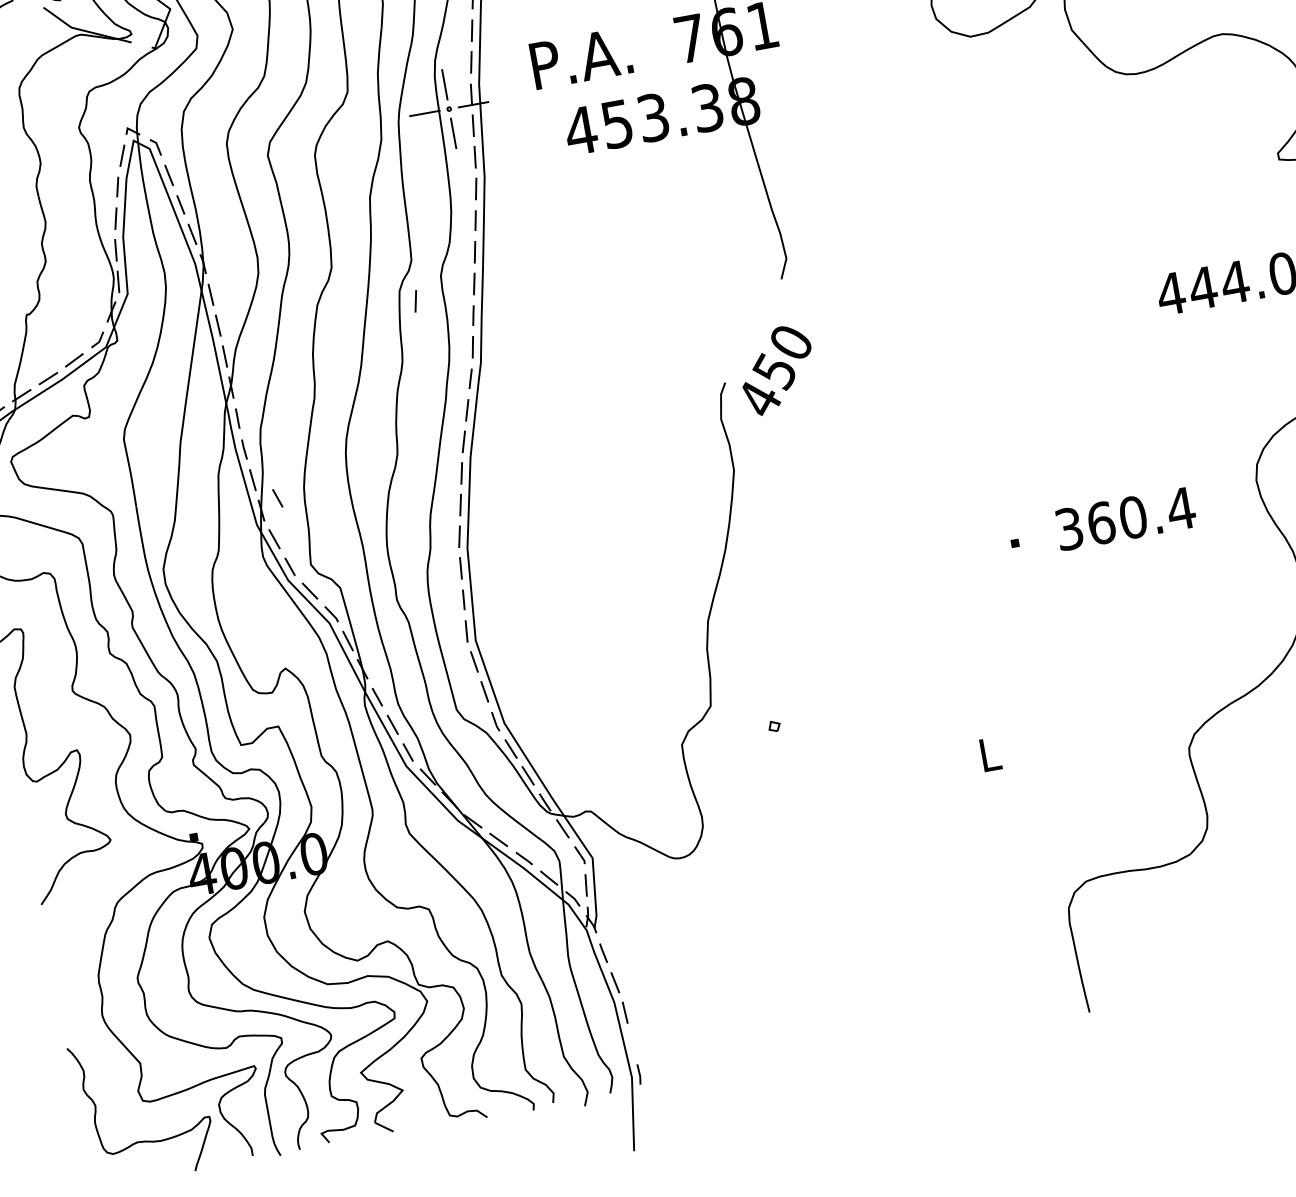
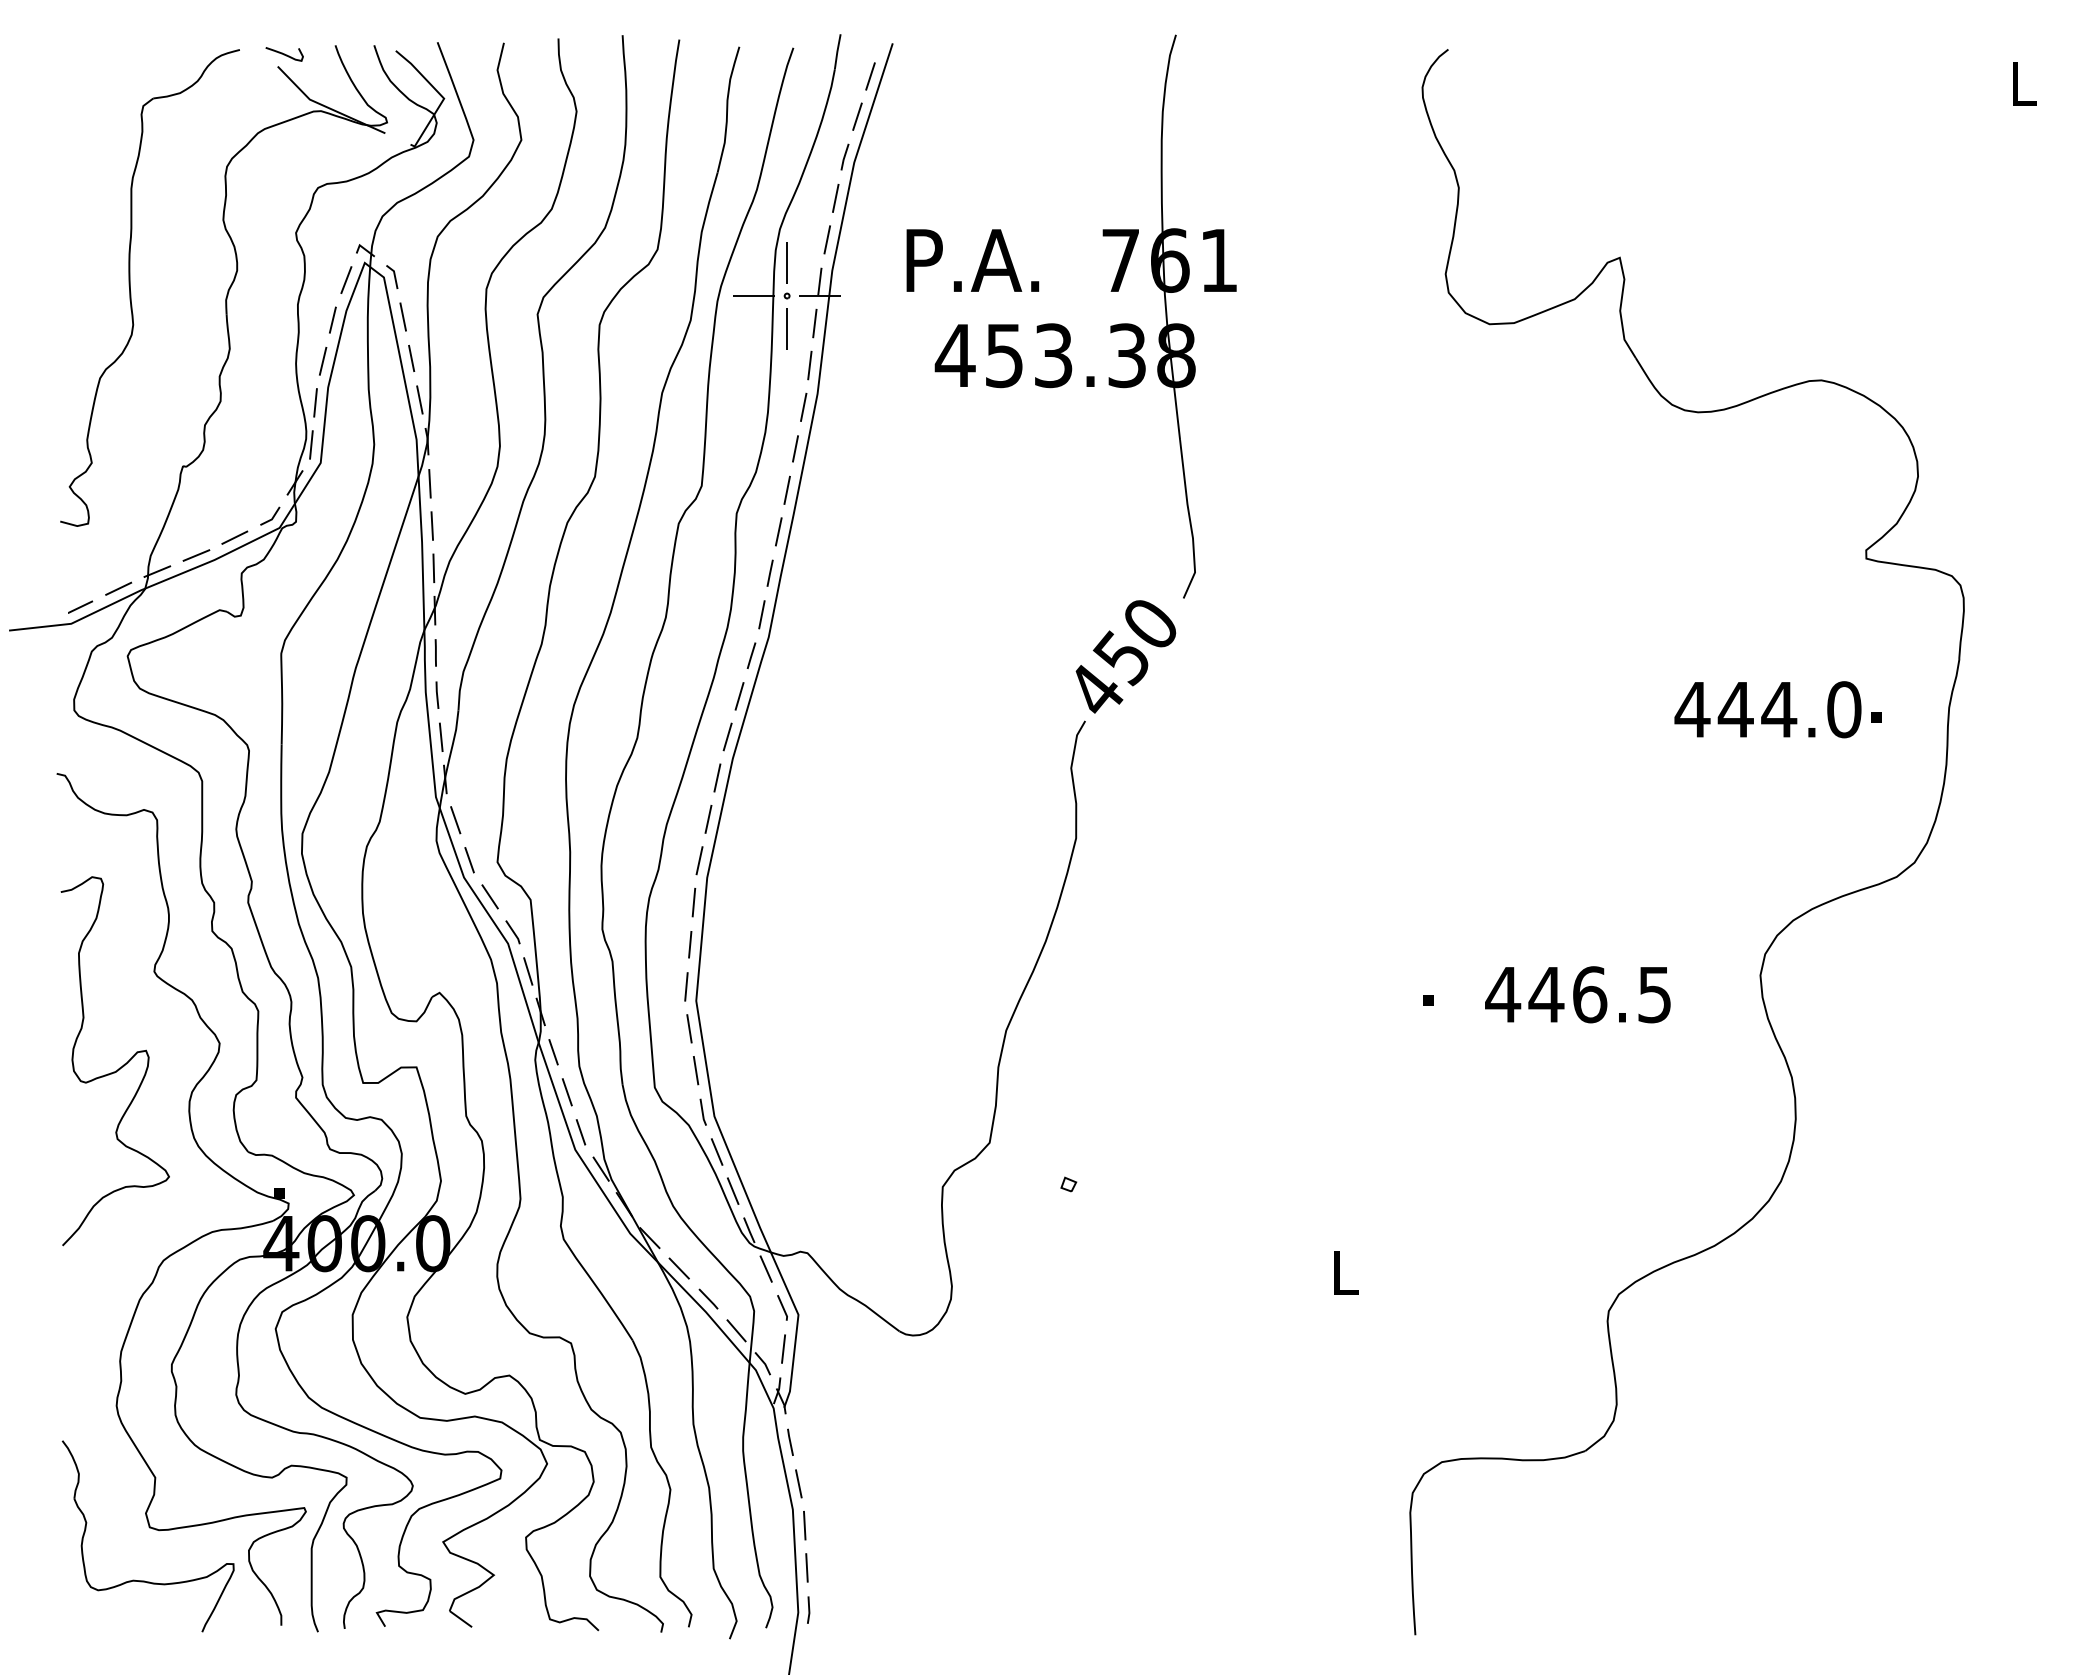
line: (415, 301) -> (697, 540), removed
text: (777, 369) -> (1125, 656), moved
line: (277, 498) -> (469, 767), removed
text: (1124, 518) -> (1578, 994), 360.4 -> 446.5
line: (632, 1043) -> (806, 1567), added

